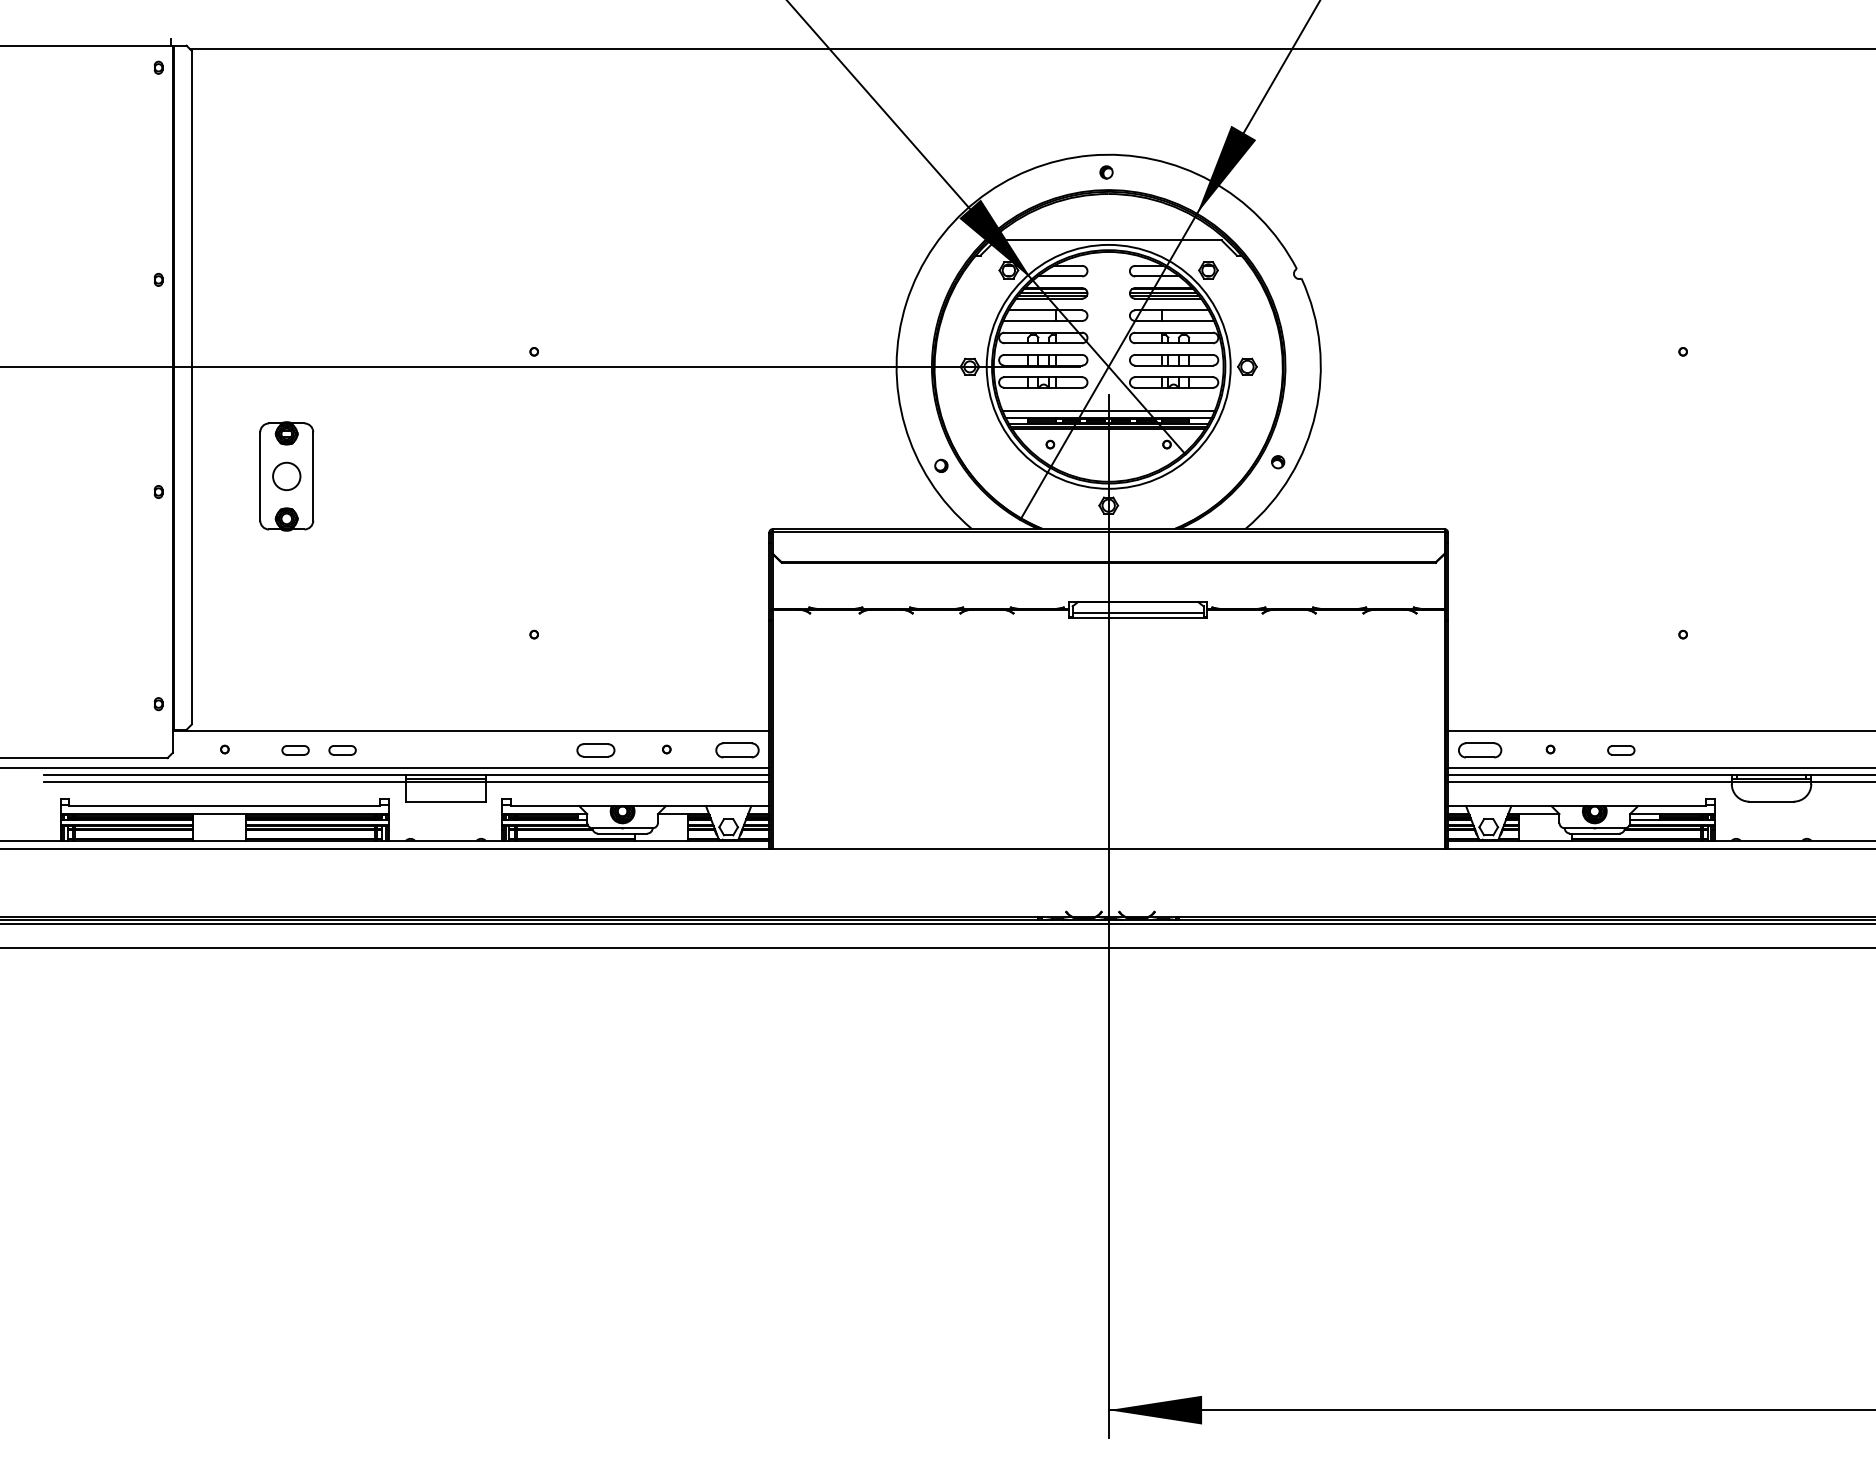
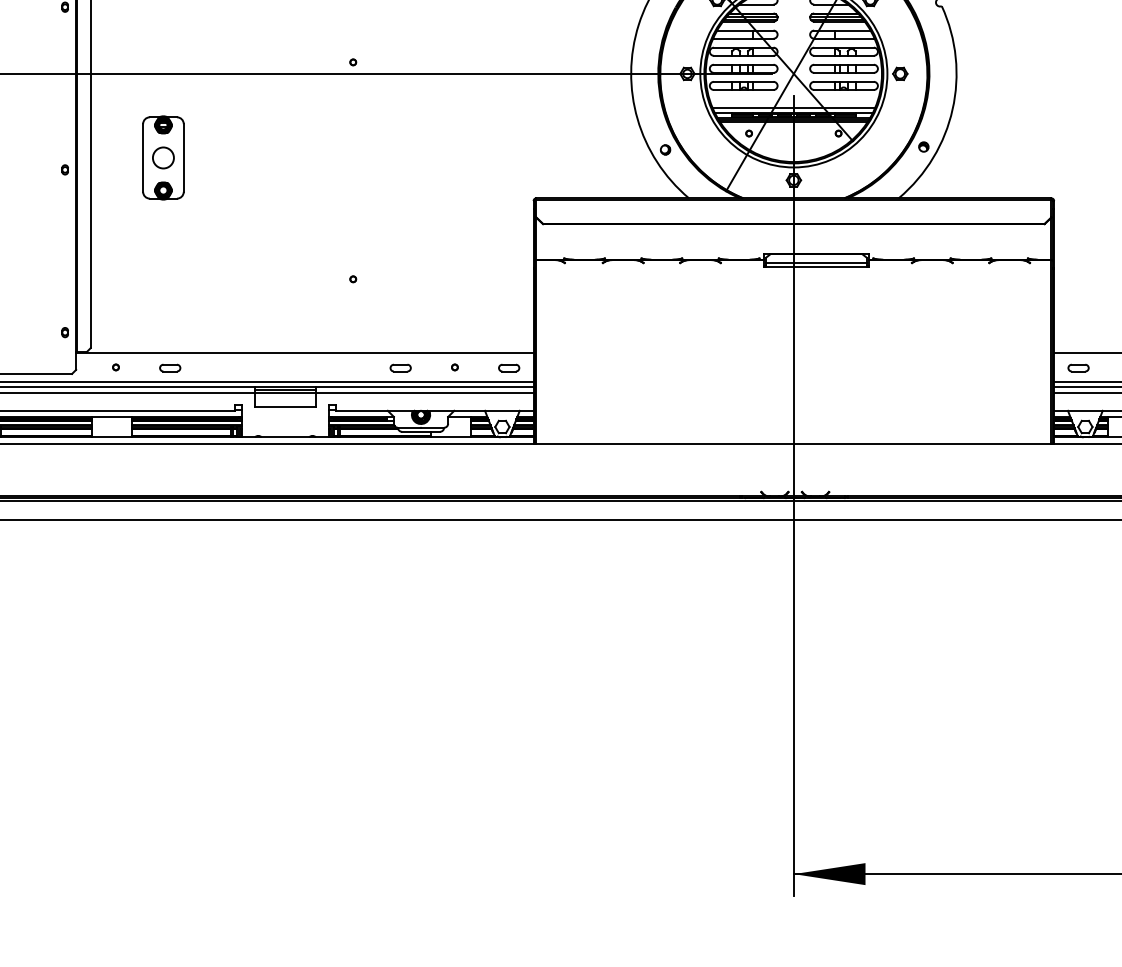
part: (342, 750) -> (206, 368), removed
part: (596, 750) -> (401, 368), size x0.71
part: (737, 750) -> (509, 368), size x0.62
part: (1479, 750) -> (1078, 368), size x0.62

